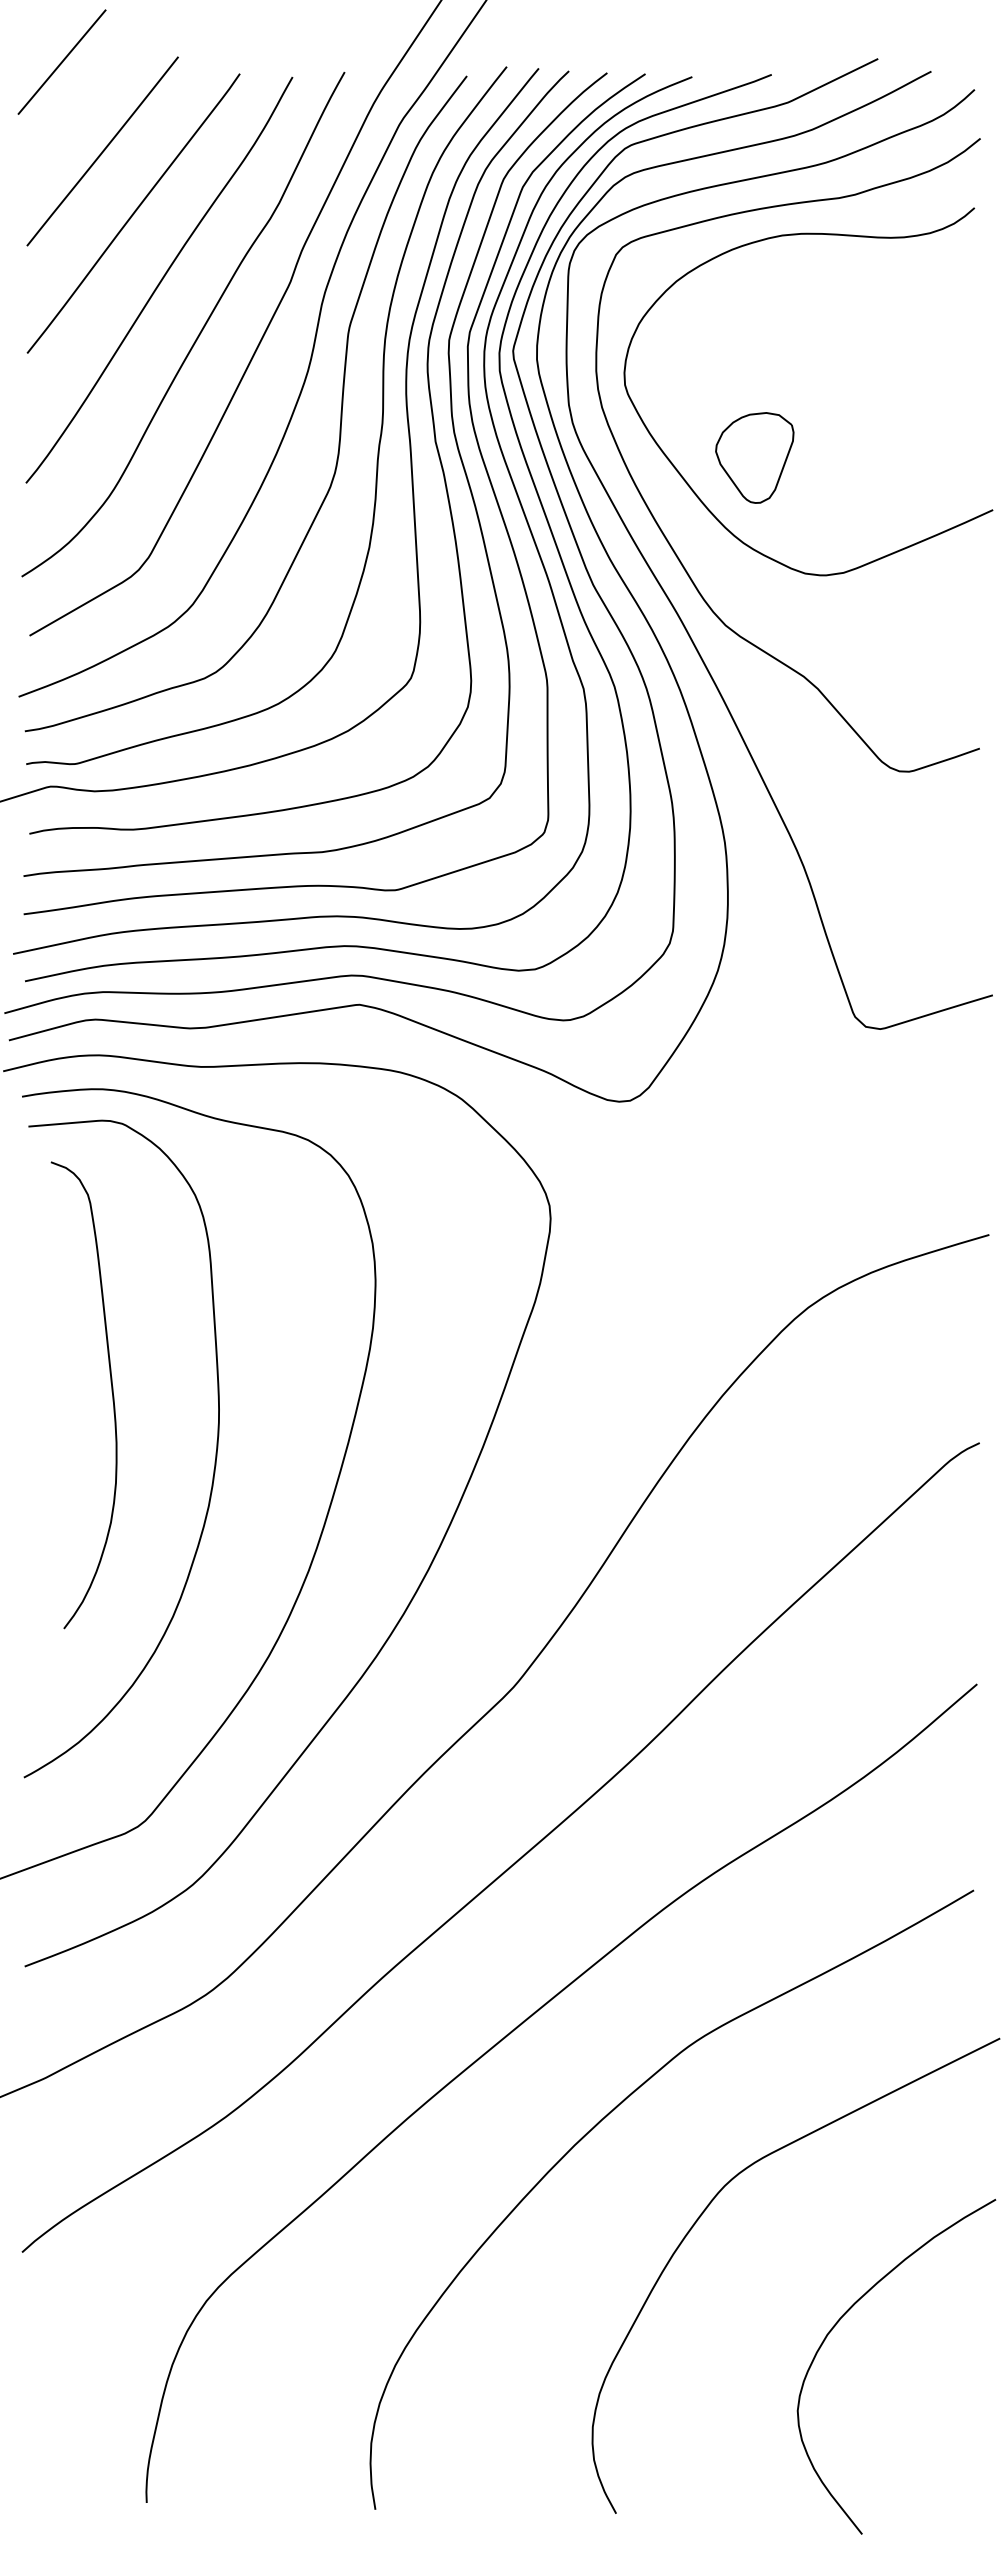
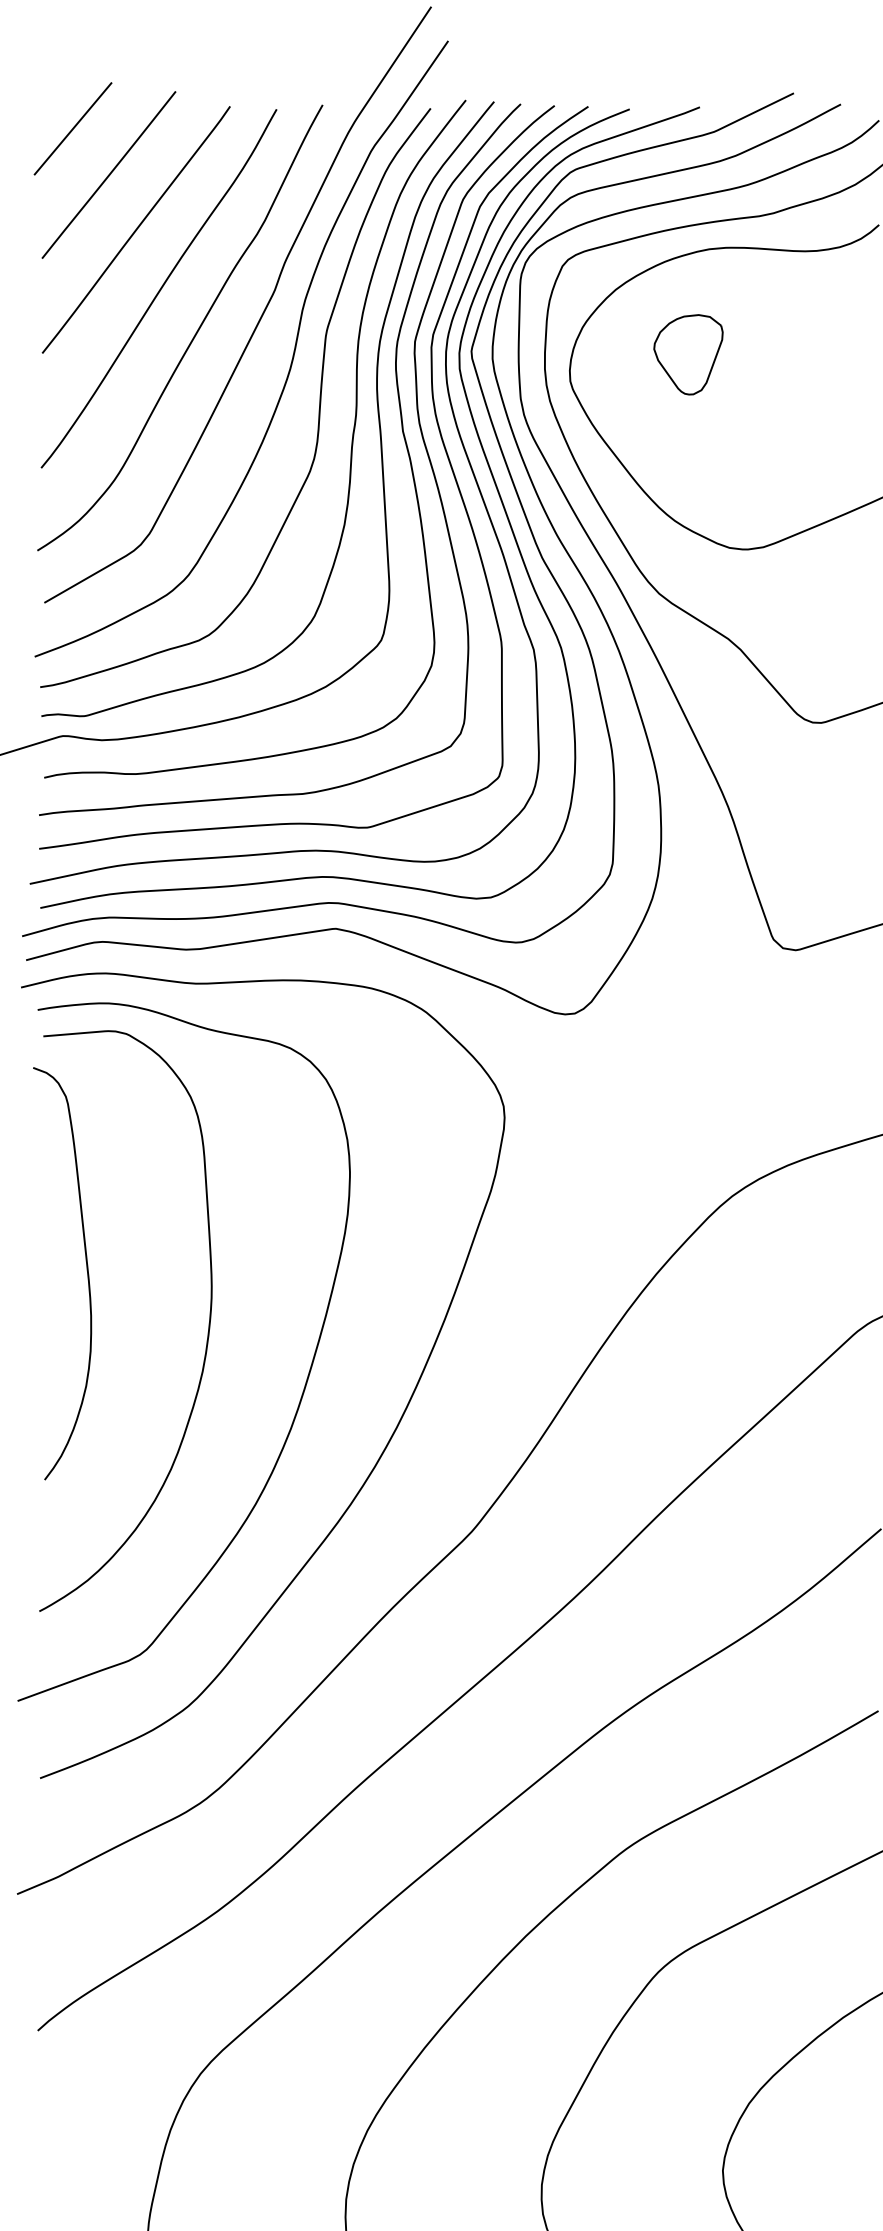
line: (61, 61) -> (72, 128), moved
part: (754, 457) -> (688, 354), moved
curve: (111, 1392) -> (86, 1271), moved

